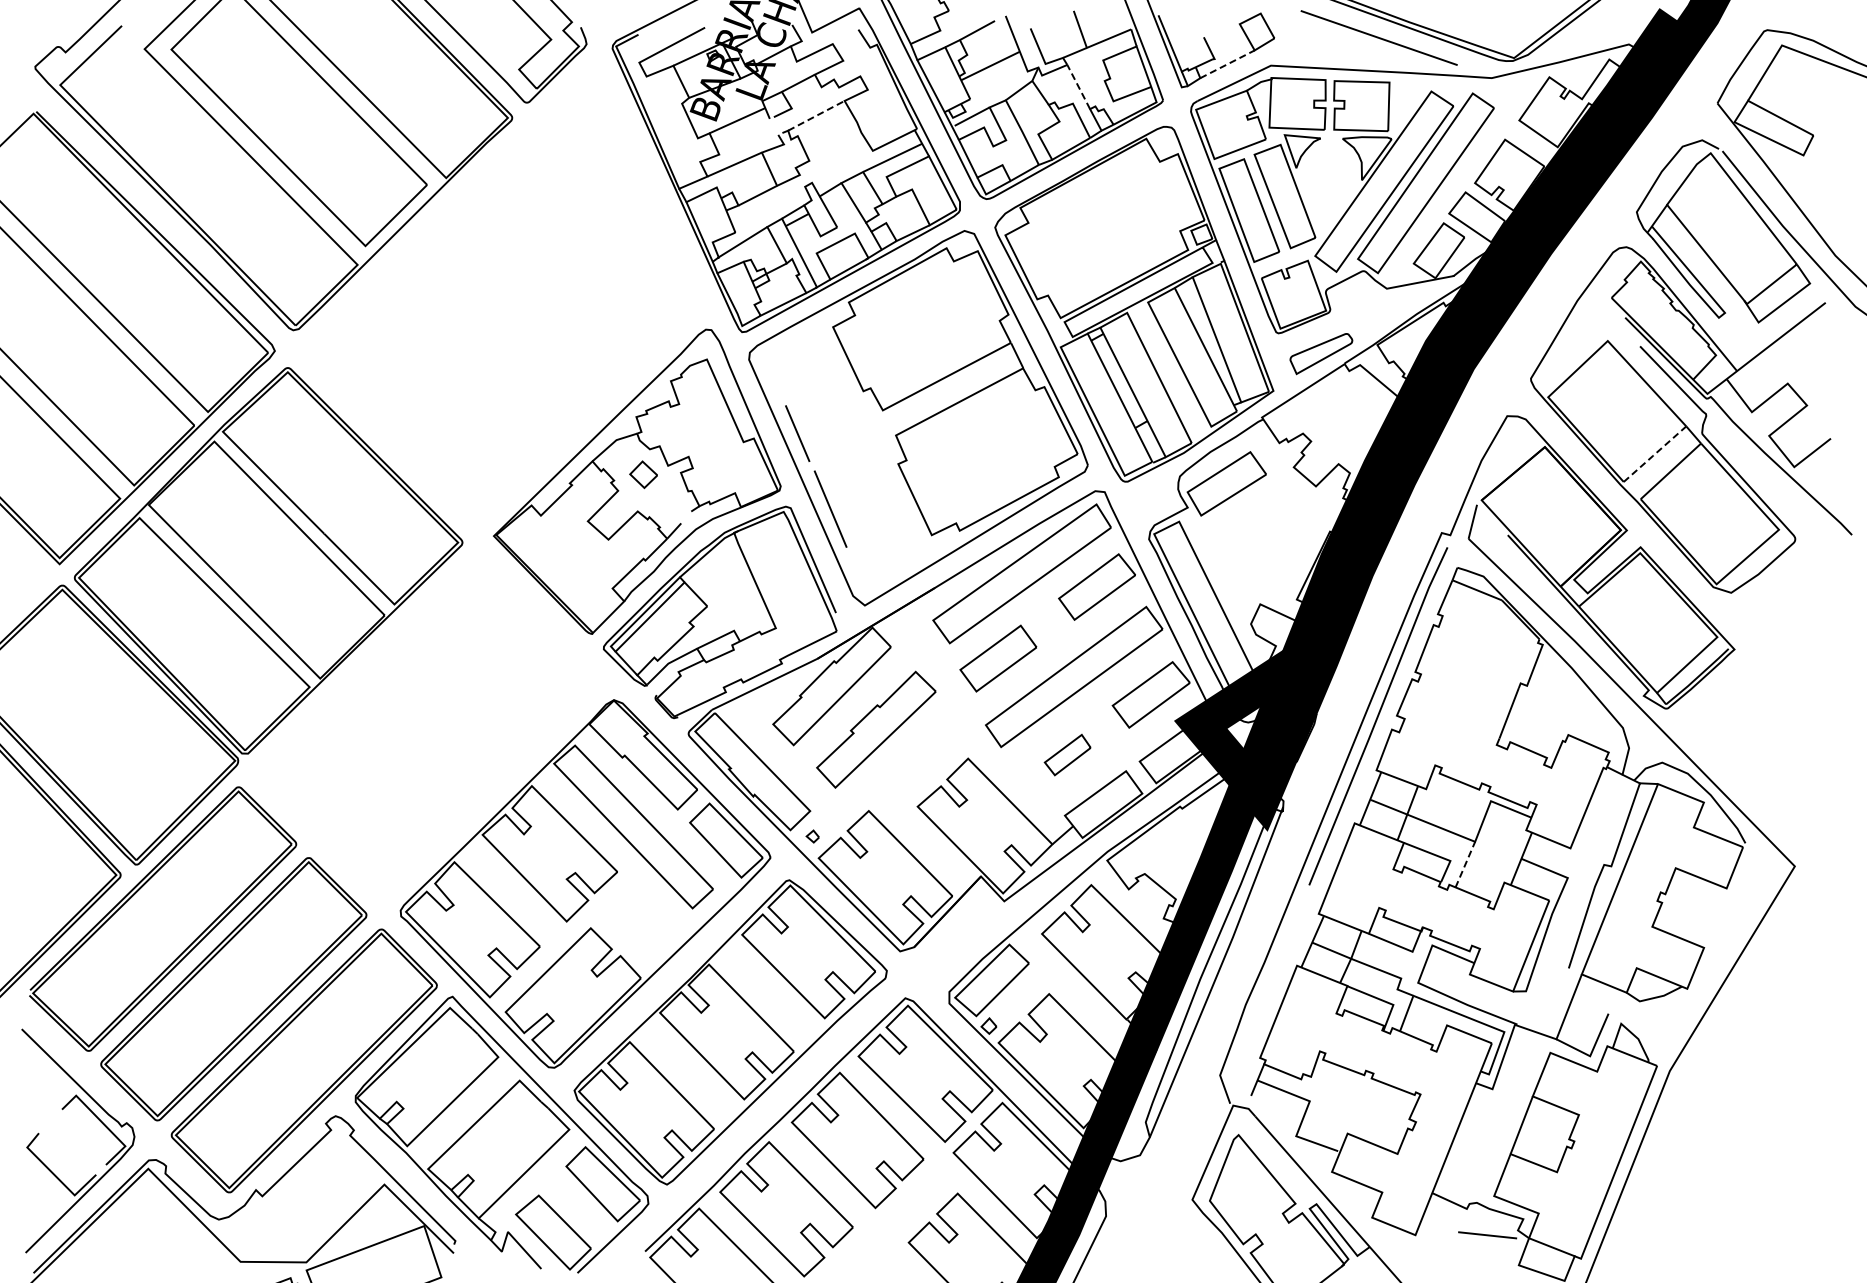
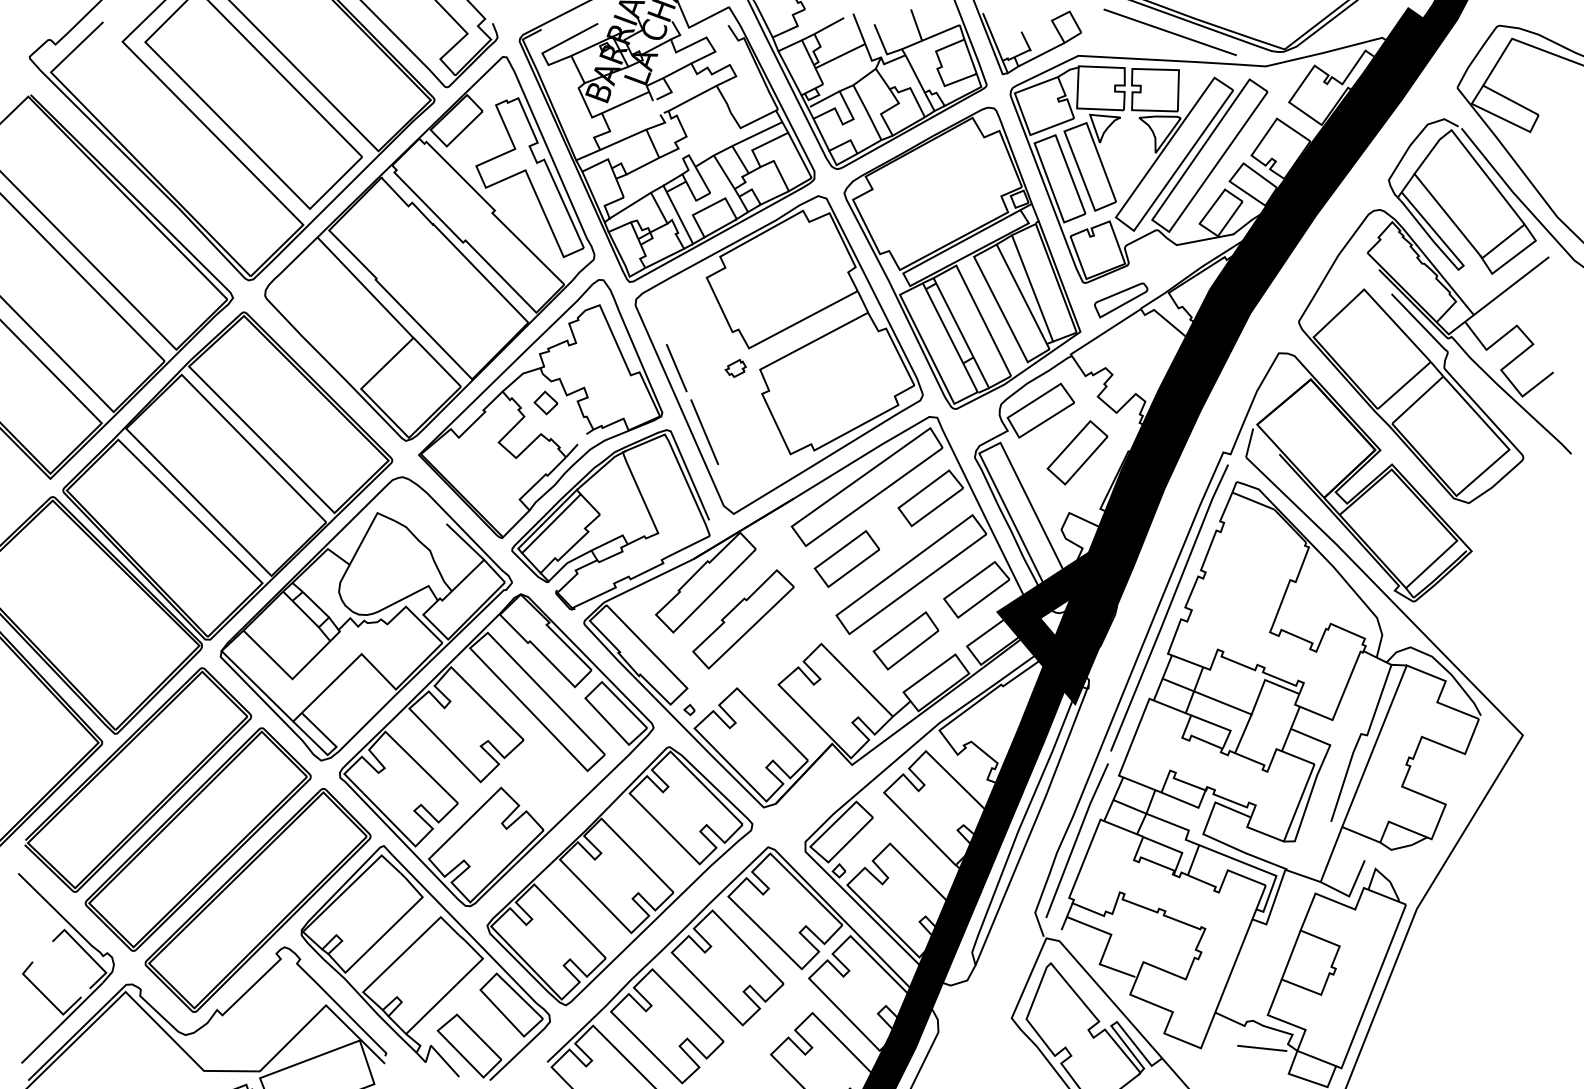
line: (1227, 64) -> (1041, 54), dashed -> solid
line: (1078, 87) -> (915, 74), dashed -> solid
line: (816, 115) -> (692, 98), dashed -> solid
part: (506, 293) -> (429, 249), added
part: (867, 433) -> (735, 367), added
line: (1654, 454) -> (1403, 385), dashed -> solid
part: (1269, 533) -> (1077, 452), added
part: (431, 729) -> (366, 619), added
part: (1067, 754) -> (905, 640), size x1.67
line: (1464, 865) -> (1242, 734), dashed -> solid
line: (1269, 990) -> (1077, 840), added

